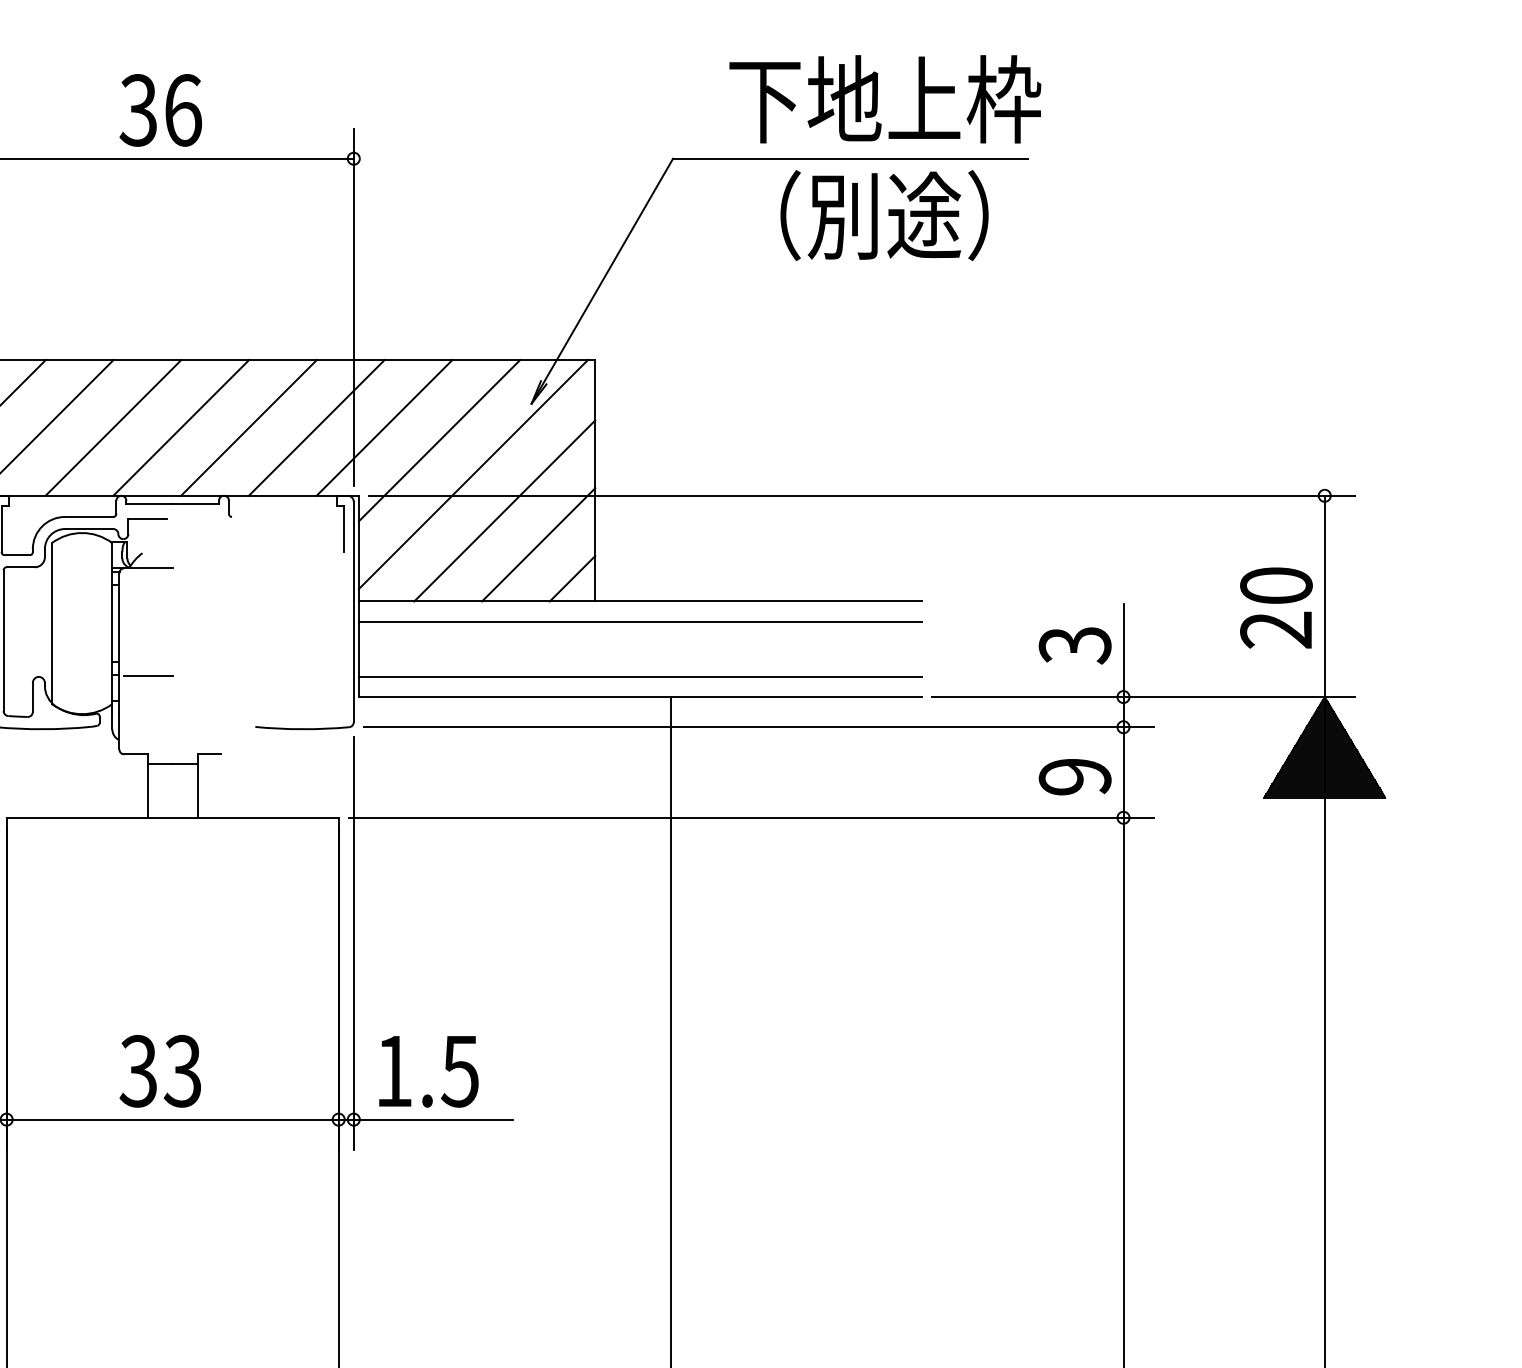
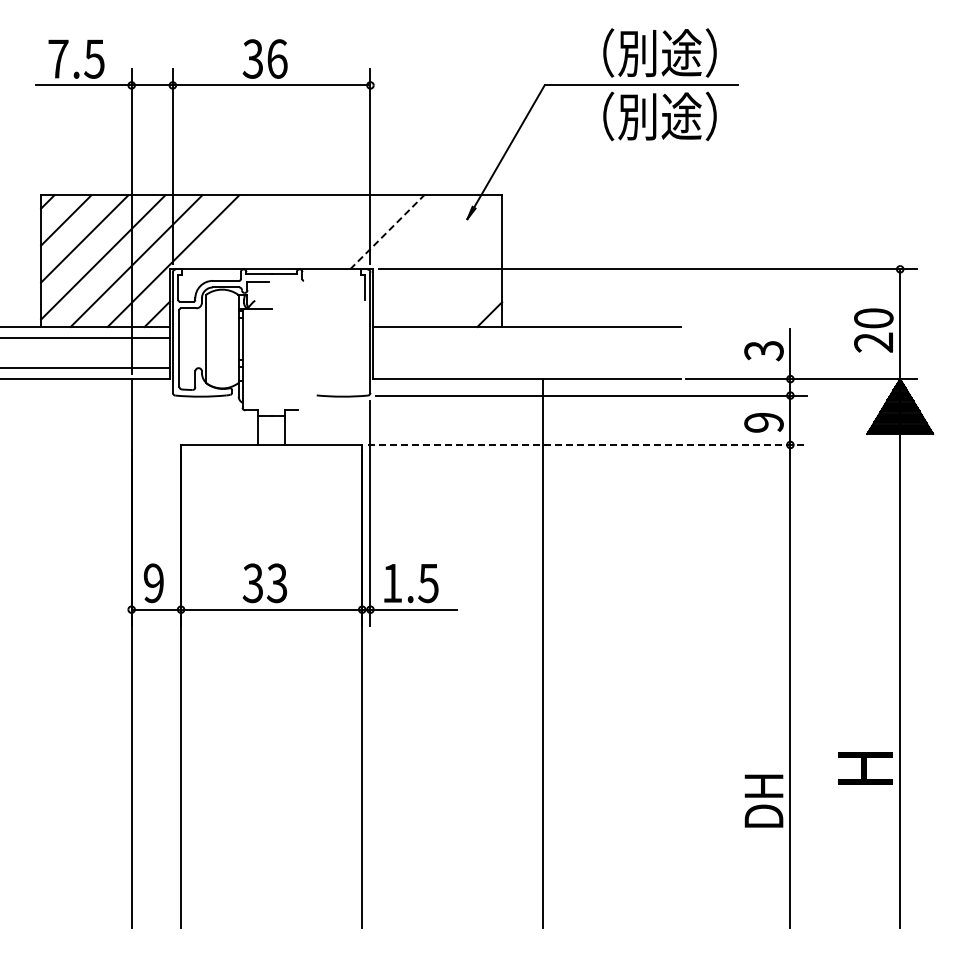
text: (885, 98) -> (660, 52), 下地上枠 -> （別途）
line: (385, 426) -> (387, 231), solid -> dashed
line: (113, 428) -> (239, 232), removed
line: (181, 428) -> (276, 232), removed
line: (249, 428) -> (313, 232), removed
line: (317, 428) -> (350, 232), removed
line: (440, 441) -> (417, 239), removed
line: (473, 474) -> (435, 257), removed
line: (504, 510) -> (452, 277), removed
line: (538, 543) -> (471, 295), removed
line: (639, 620) -> (526, 337), removed
line: (148, 675) -> (258, 367), removed
line: (639, 677) -> (526, 368), removed
line: (751, 818) -> (587, 445), solid -> dashed

